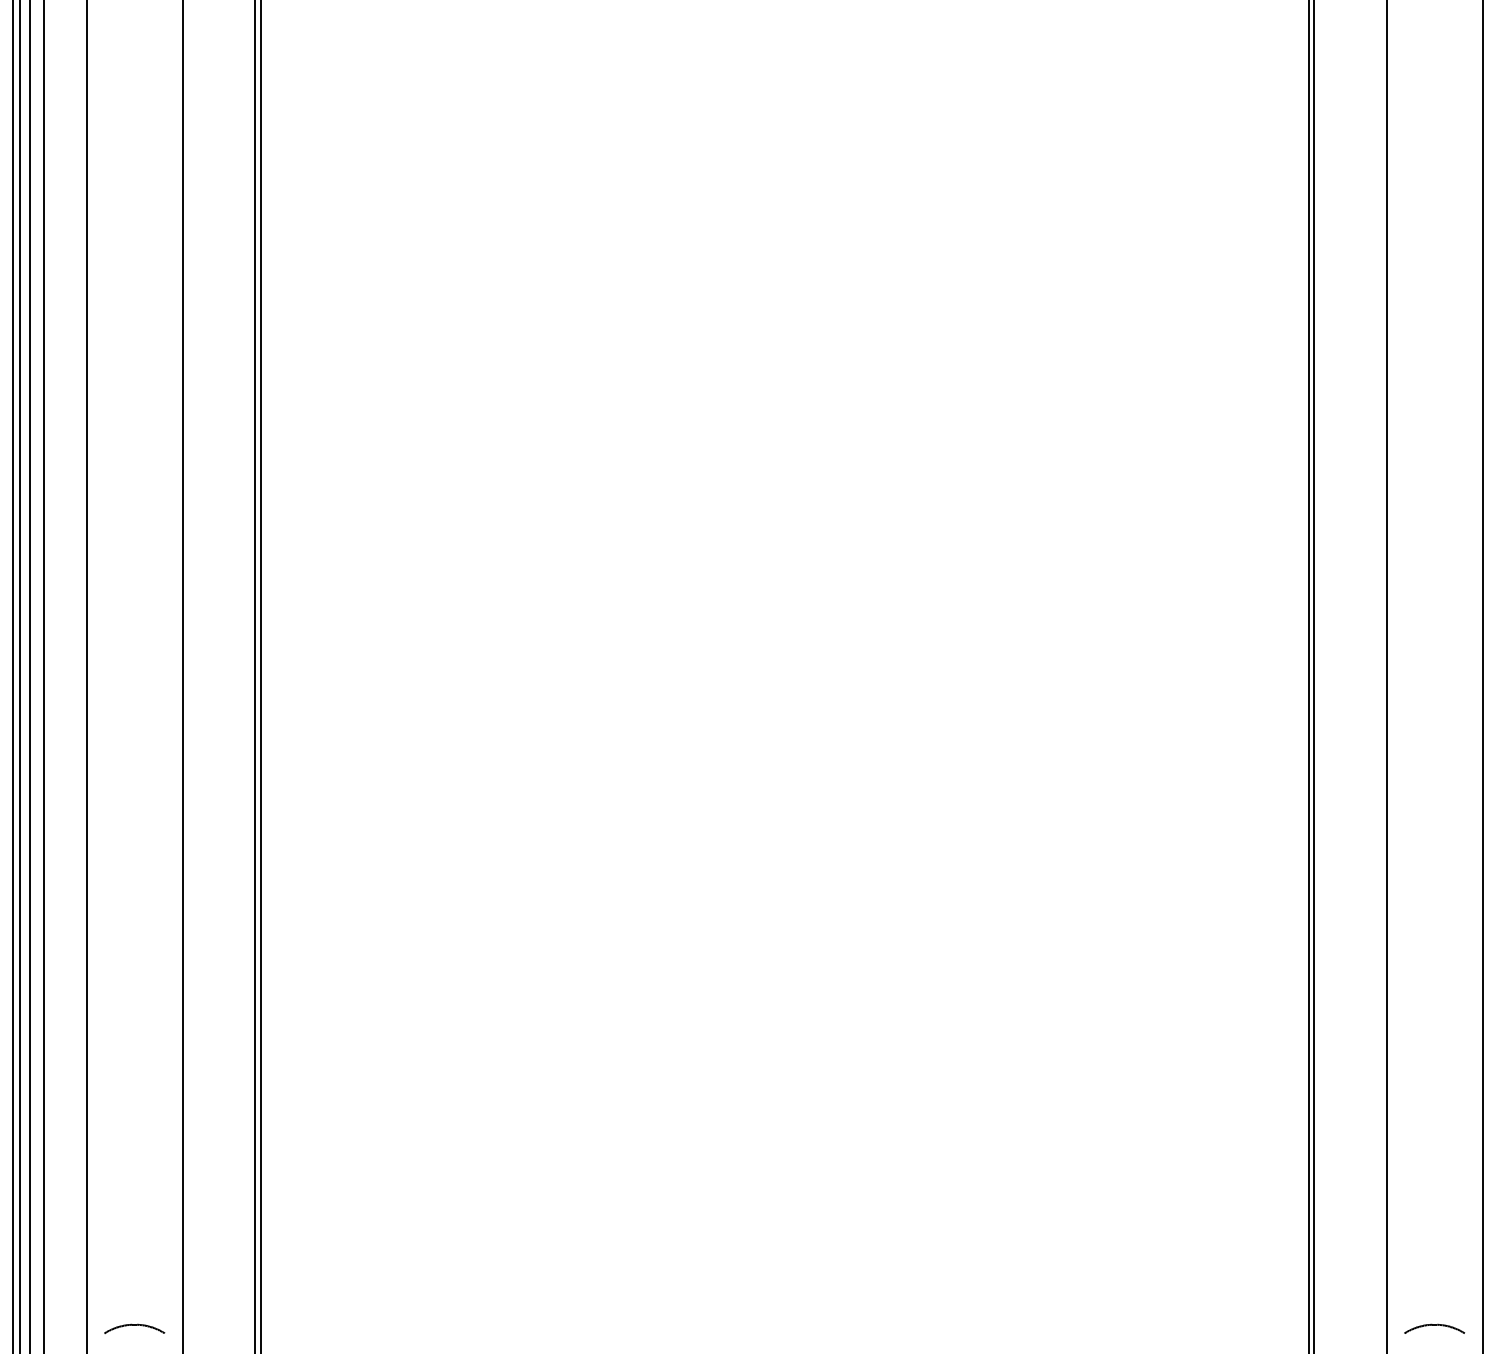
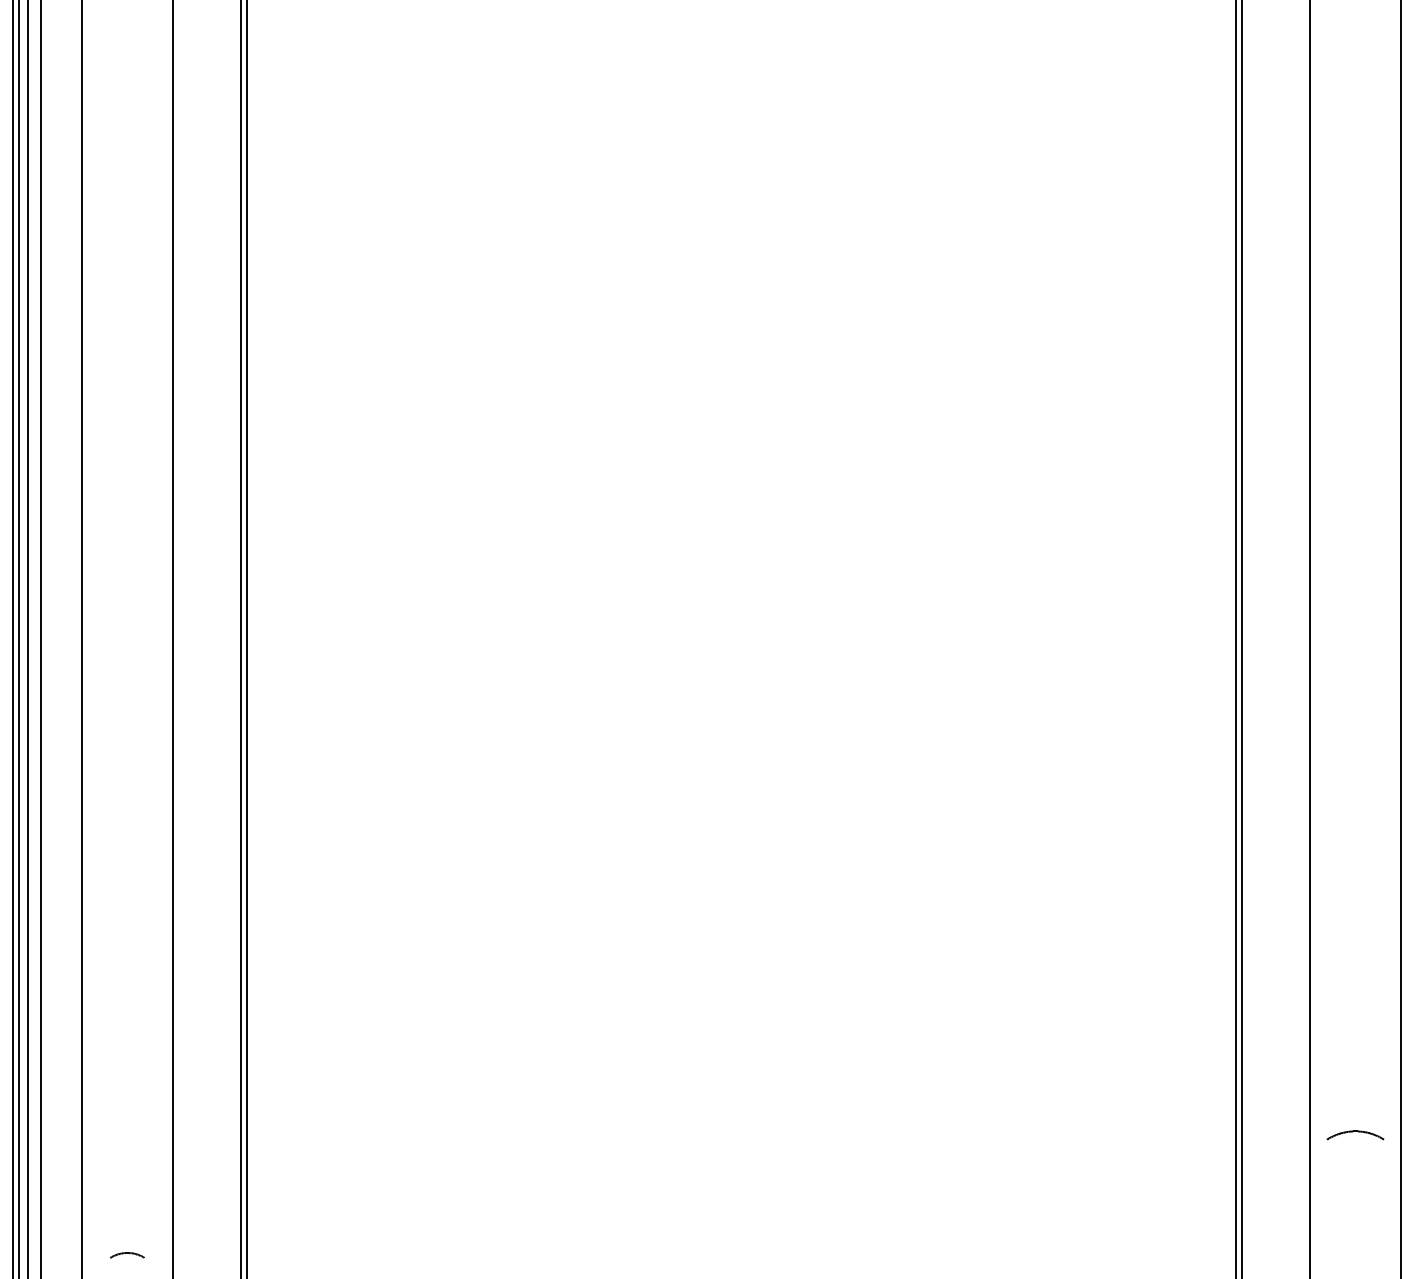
part: (134, 1329) -> (127, 1255), size x0.6
part: (1434, 1329) -> (1355, 1135), moved

